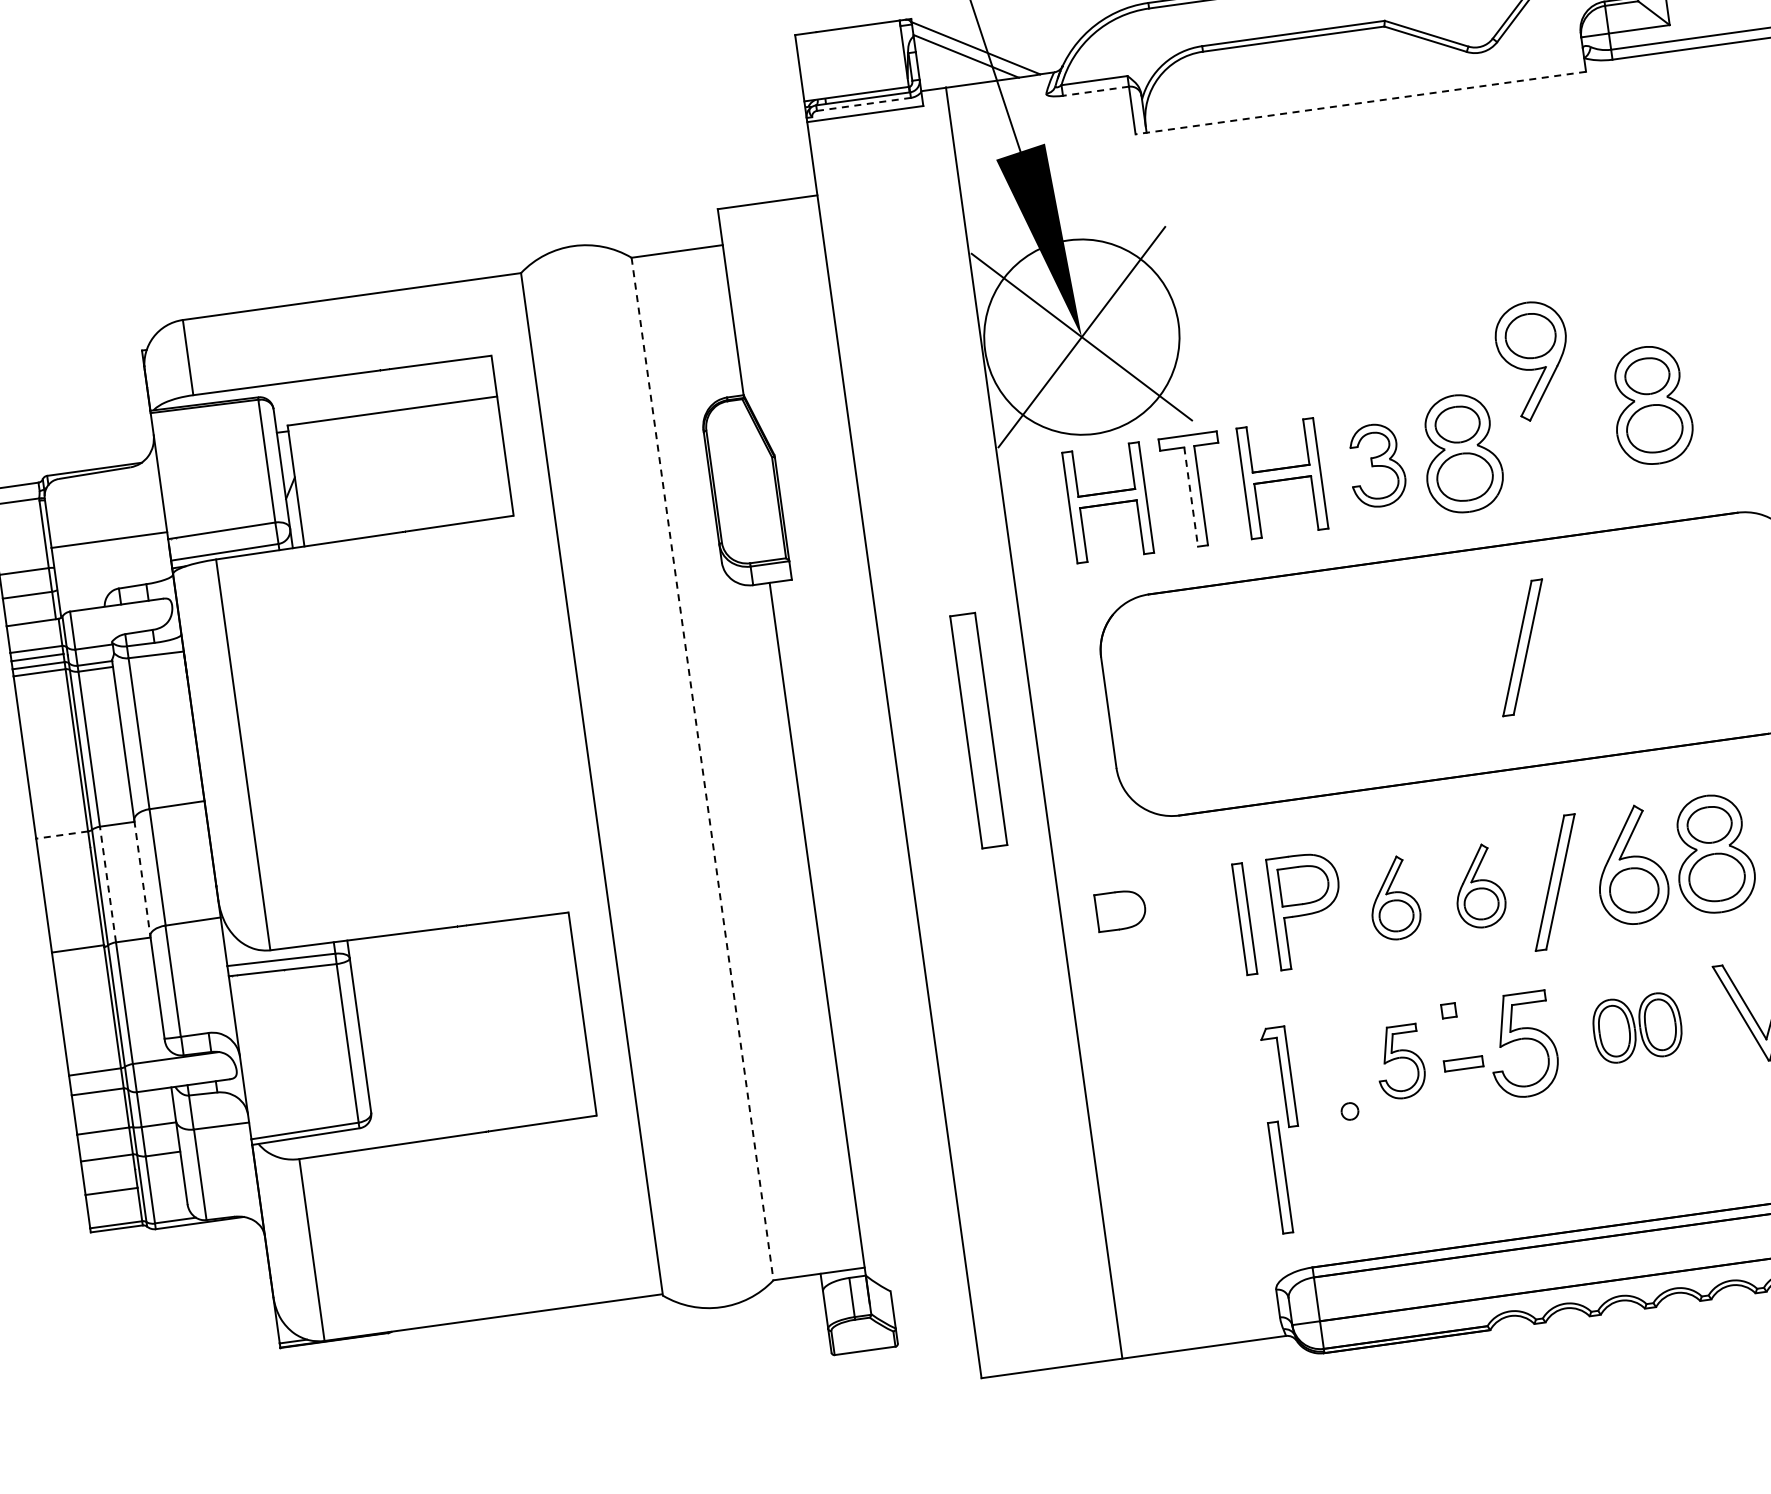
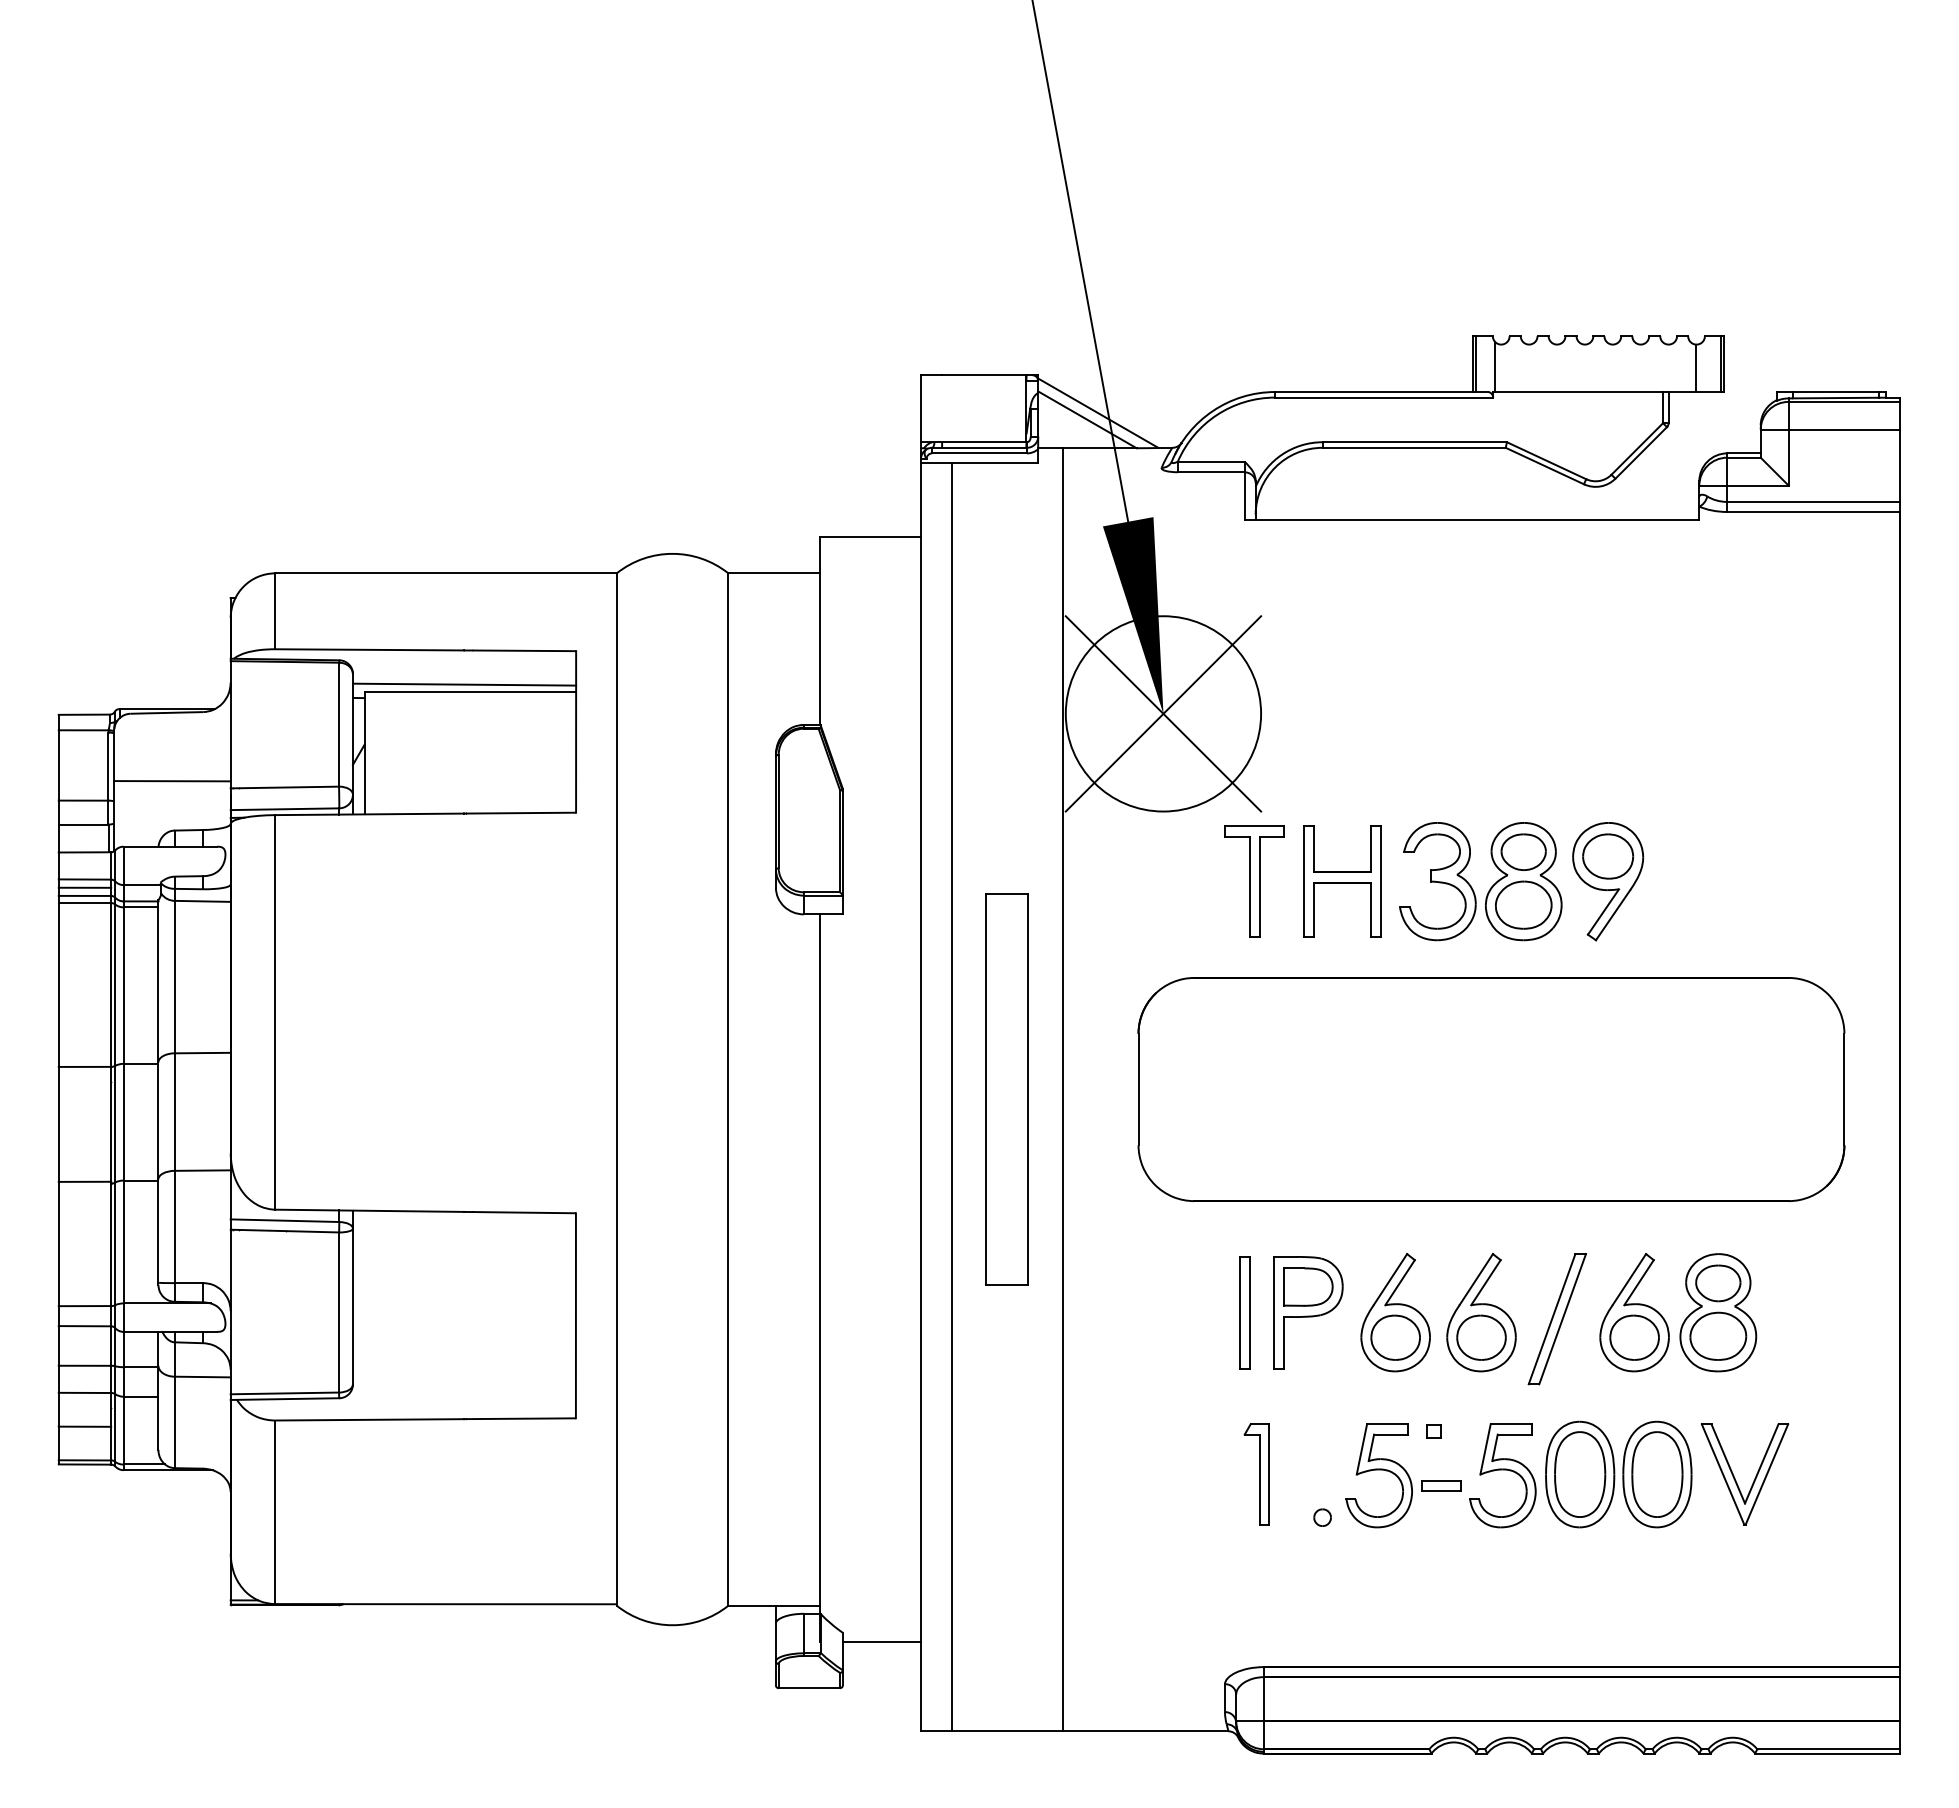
line: (1095, 91) -> (1210, 472), dashed -> solid
line: (1360, 103) -> (1471, 520), dashed -> solid
line: (864, 104) -> (980, 453), dashed -> solid
part: (1534, 360) -> (1608, 881), moved
line: (385, 404) -> (464, 684), added
part: (1651, 405) -> (1718, 859), removed
part: (1376, 465) -> (1437, 881), size x1.43
line: (1190, 497) -> (1249, 887), dashed -> solid
part: (1107, 502) -> (1166, 881), removed
part: (1521, 648) -> (1556, 1082), removed
part: (978, 730) -> (1006, 1089), size x1.67
line: (924, 746) -> (951, 1097), added
line: (702, 769) -> (728, 1090), dashed -> solid
line: (61, 834) -> (84, 1066), dashed -> solid
line: (142, 879) -> (158, 1121), dashed -> solid
line: (107, 883) -> (123, 1121), dashed -> solid
part: (1479, 886) -> (1481, 1312), size x1.43
part: (1393, 898) -> (1395, 1312), size x1.43
part: (1121, 909) -> (1123, 1286), removed
part: (1637, 1027) -> (1618, 1474), size x1.67
part: (1399, 1061) -> (1378, 1475), size x1.43
part: (1280, 1177) -> (1244, 1573), removed
line: (930, 1294) -> (881, 1641), added

